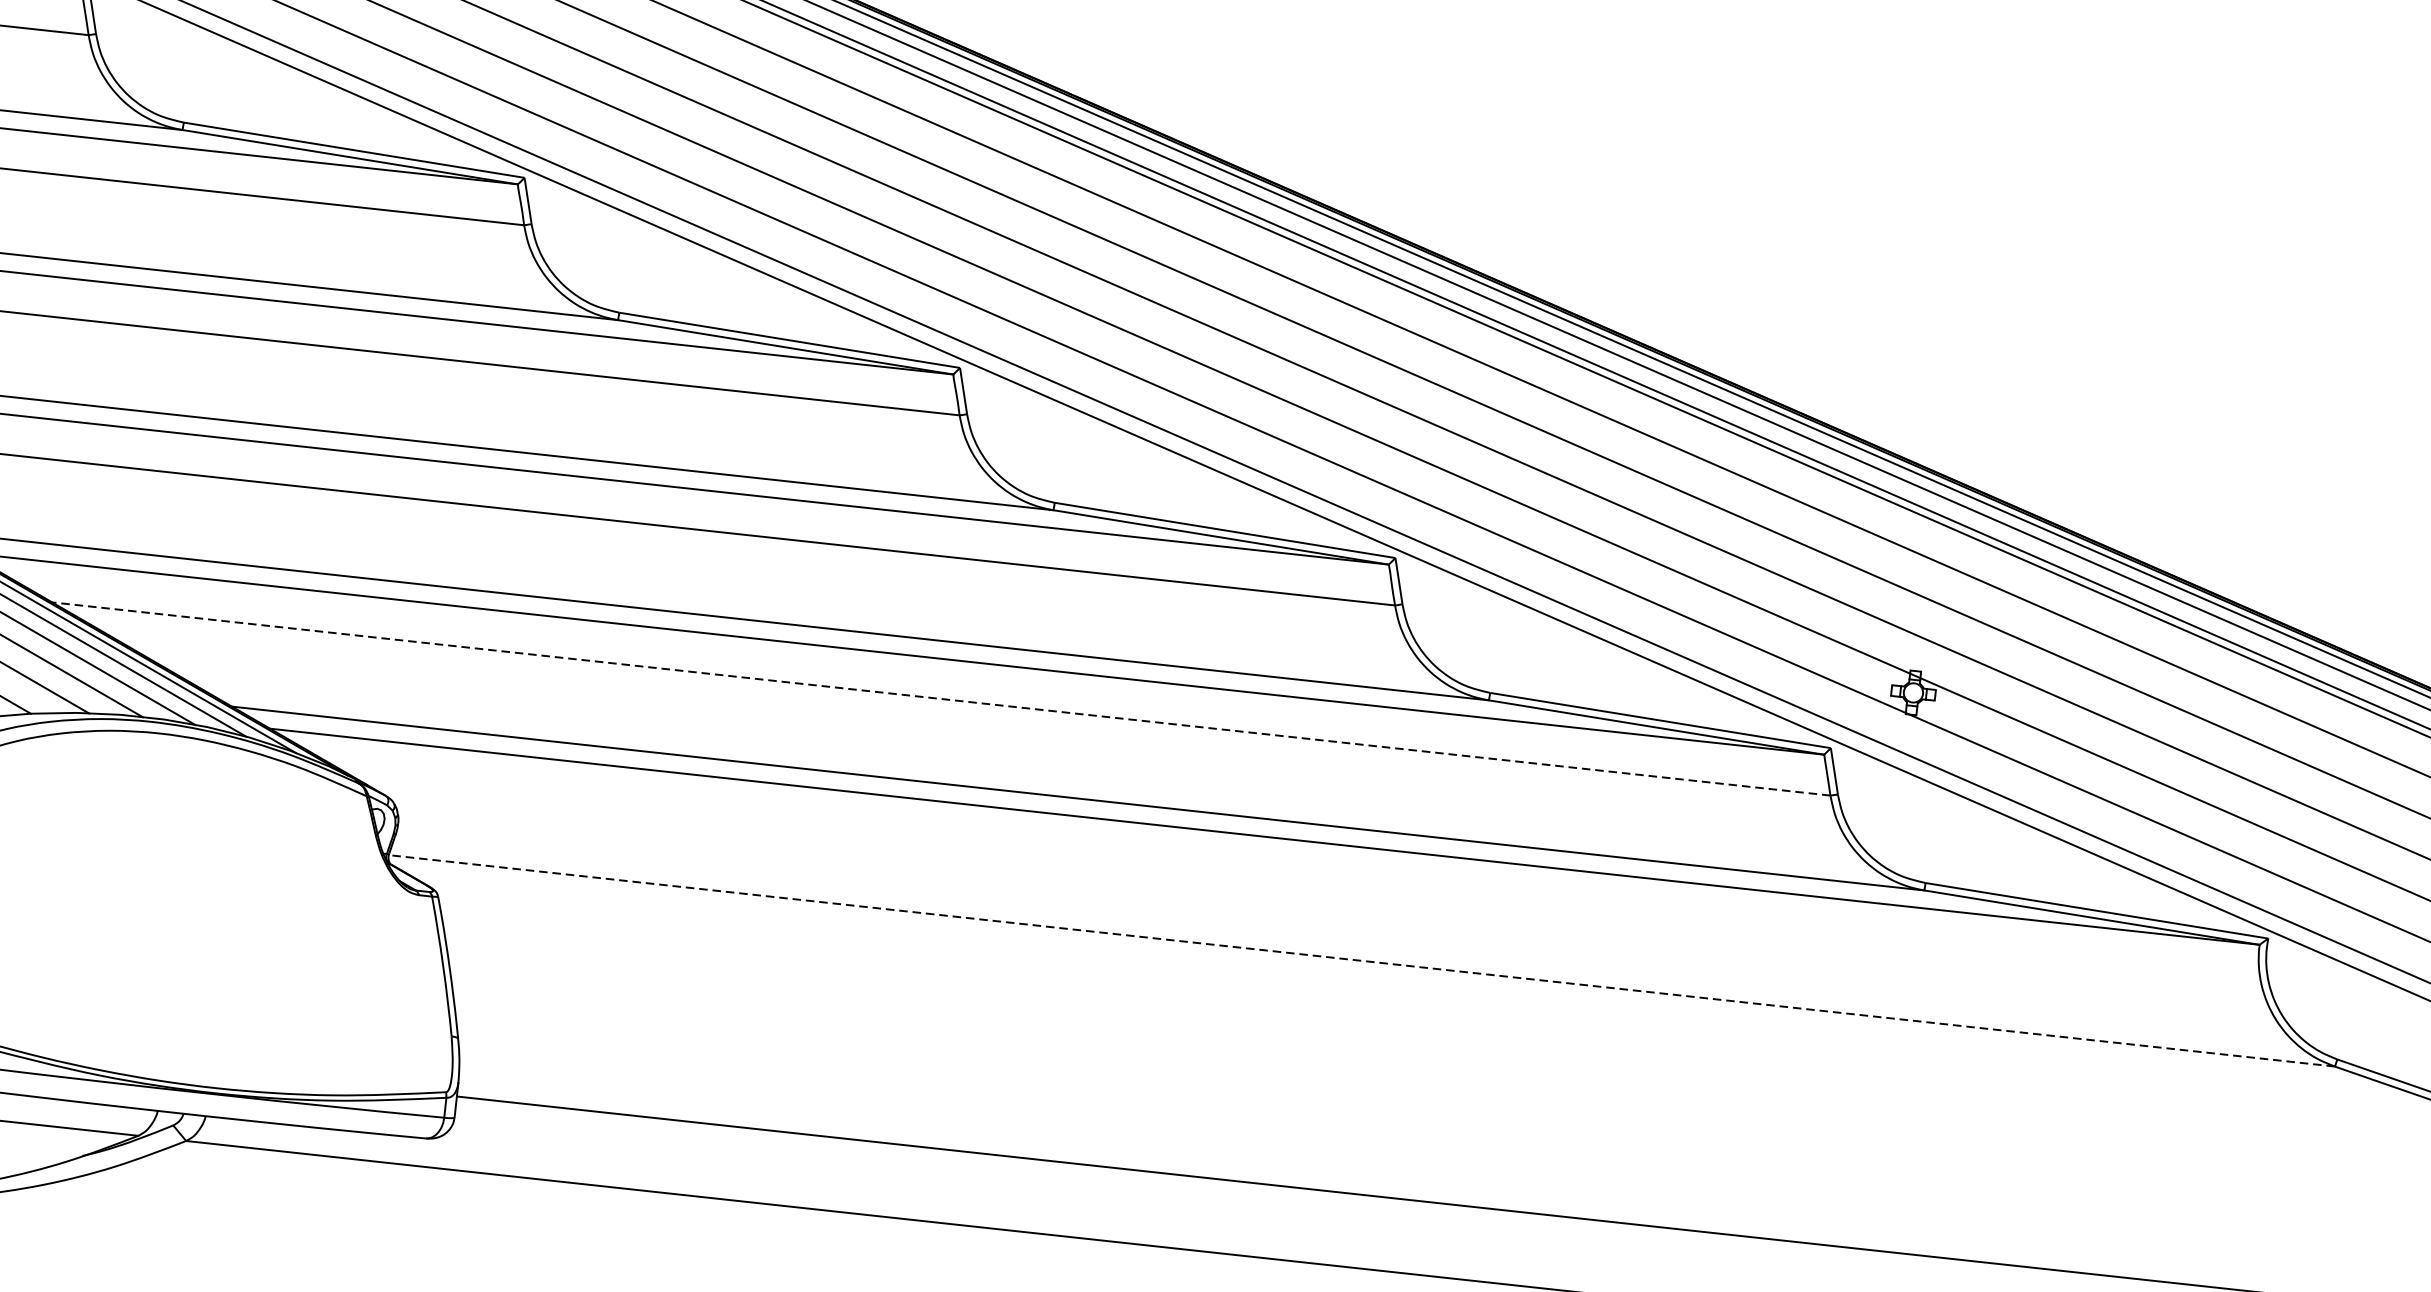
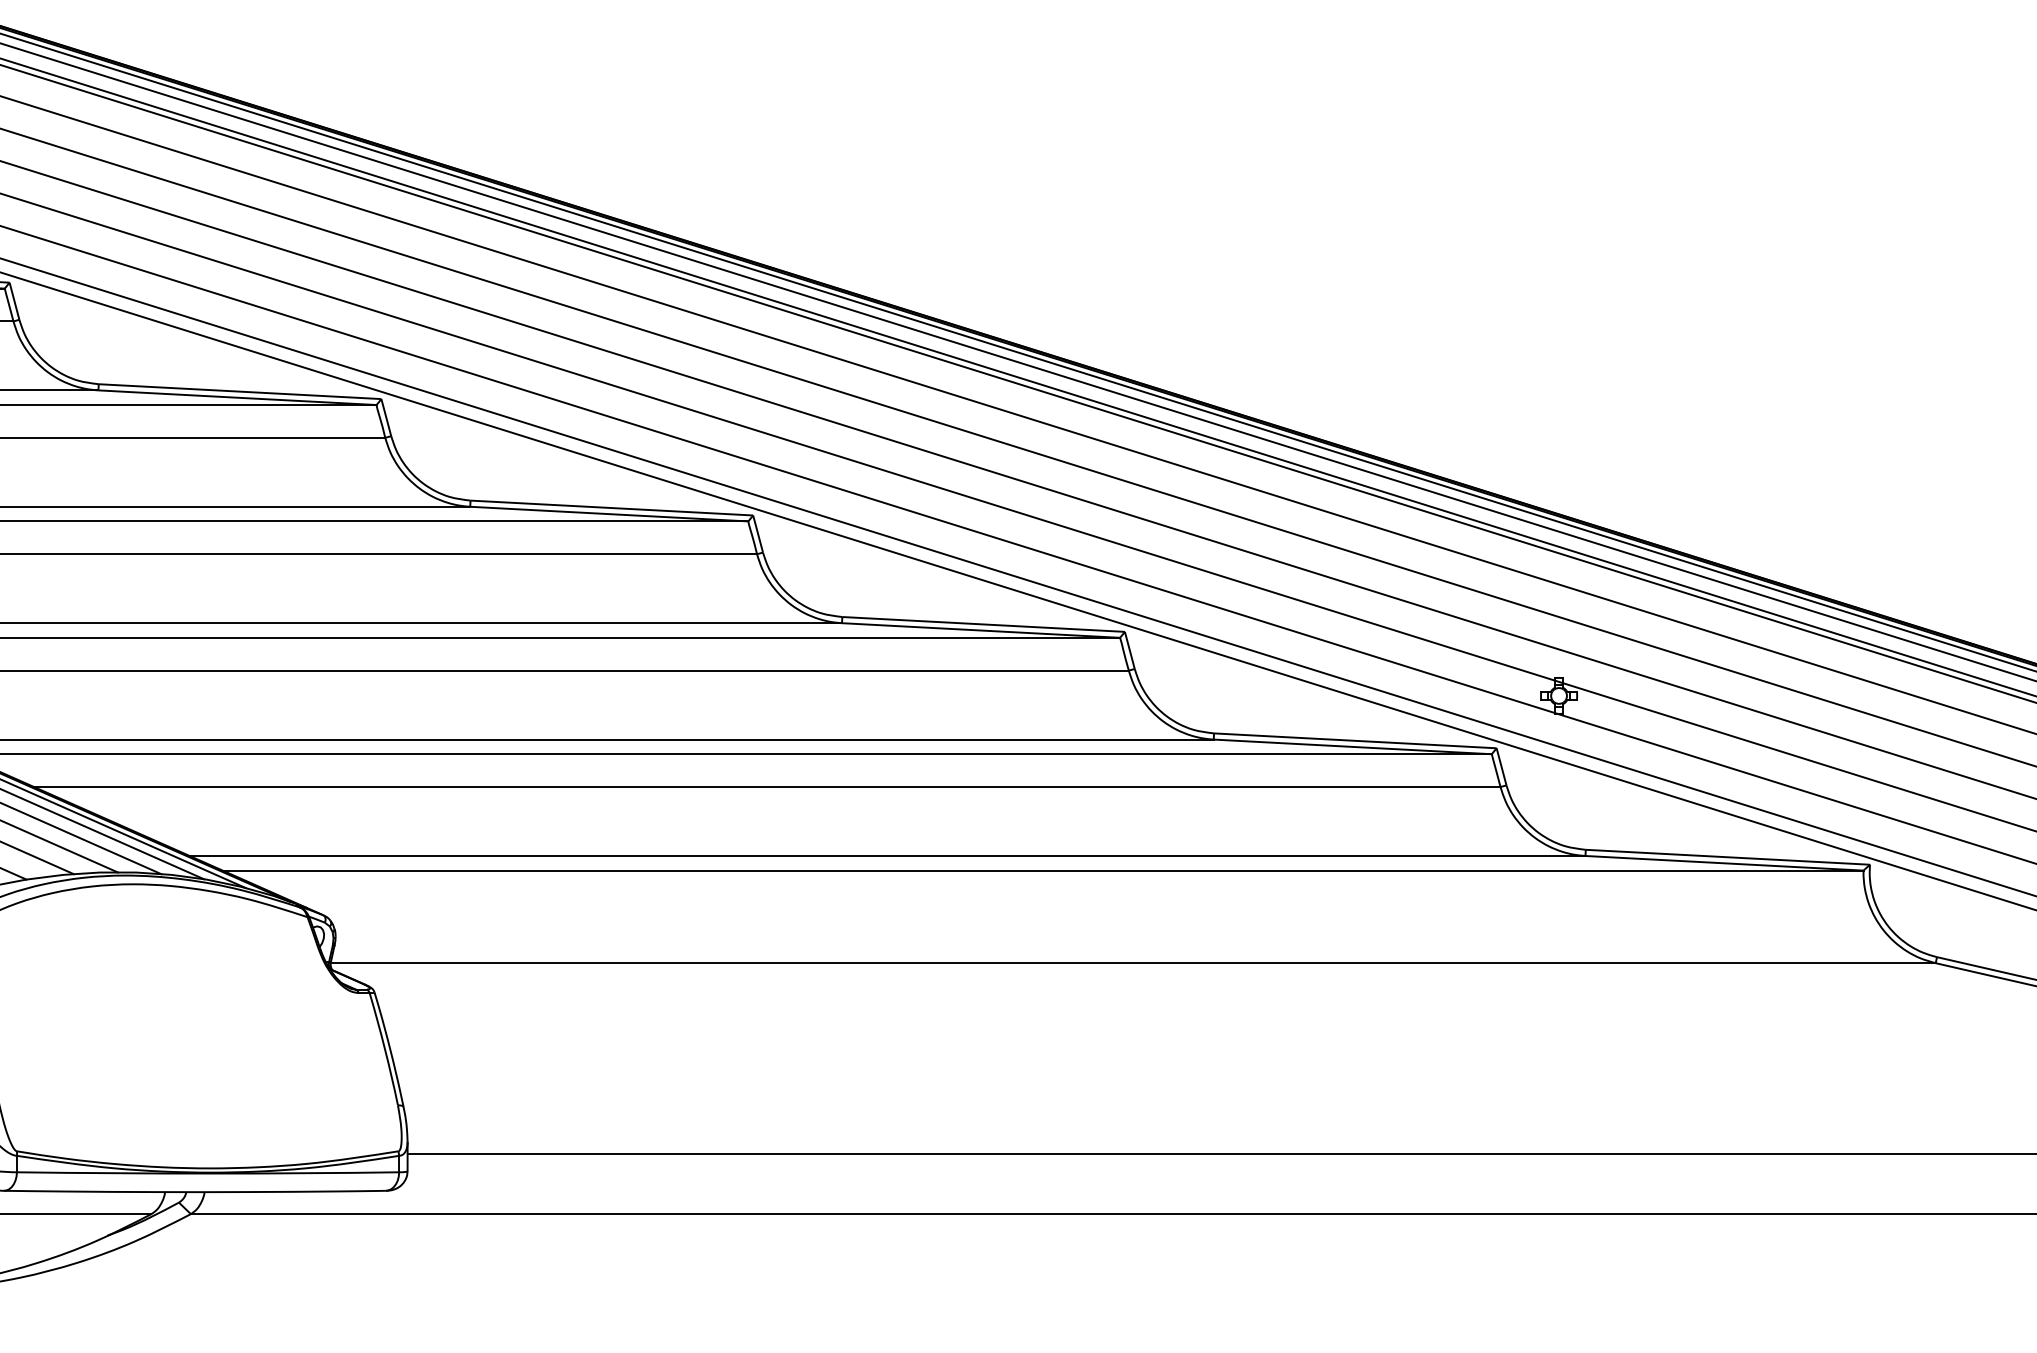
line: (940, 698) -> (766, 786), dashed -> solid
line: (1362, 961) -> (1133, 963), dashed -> solid

